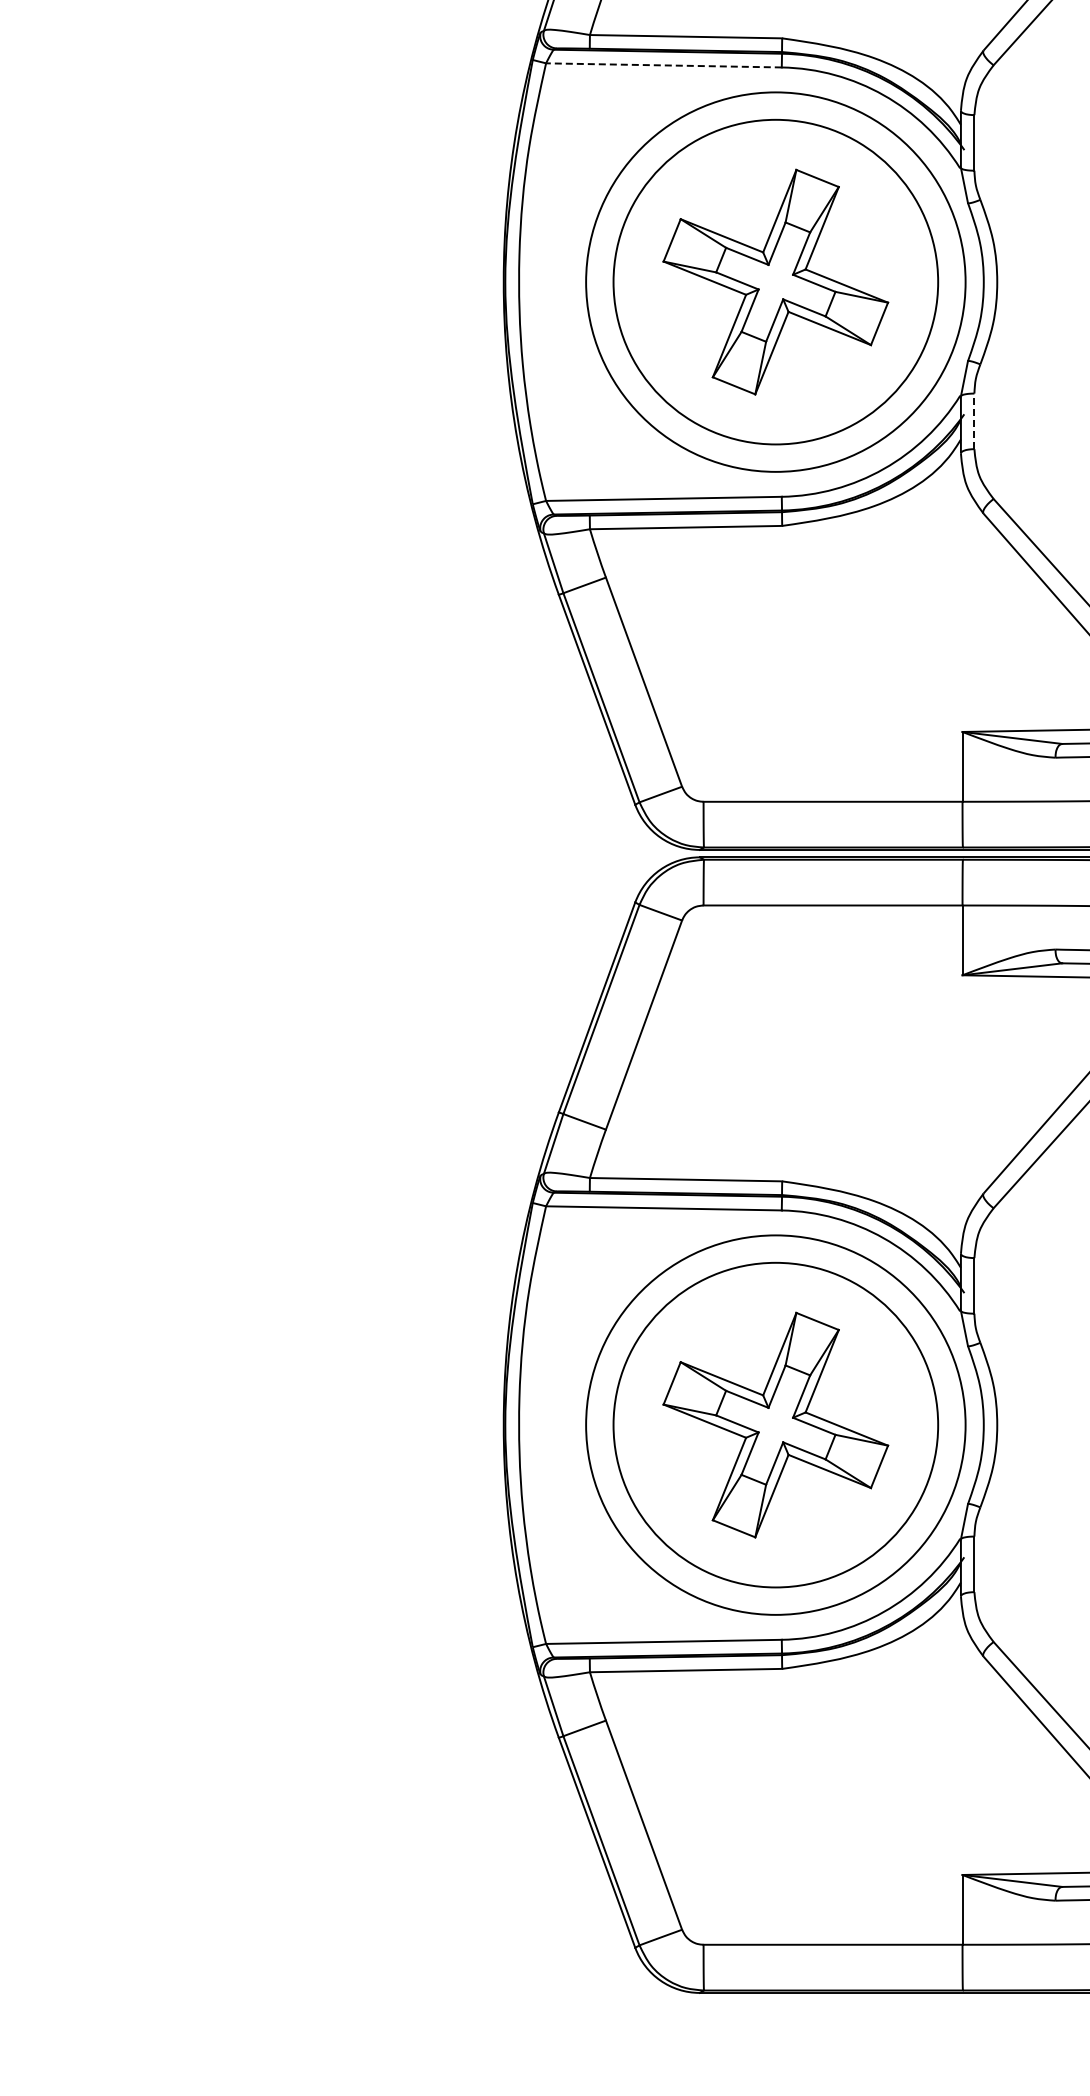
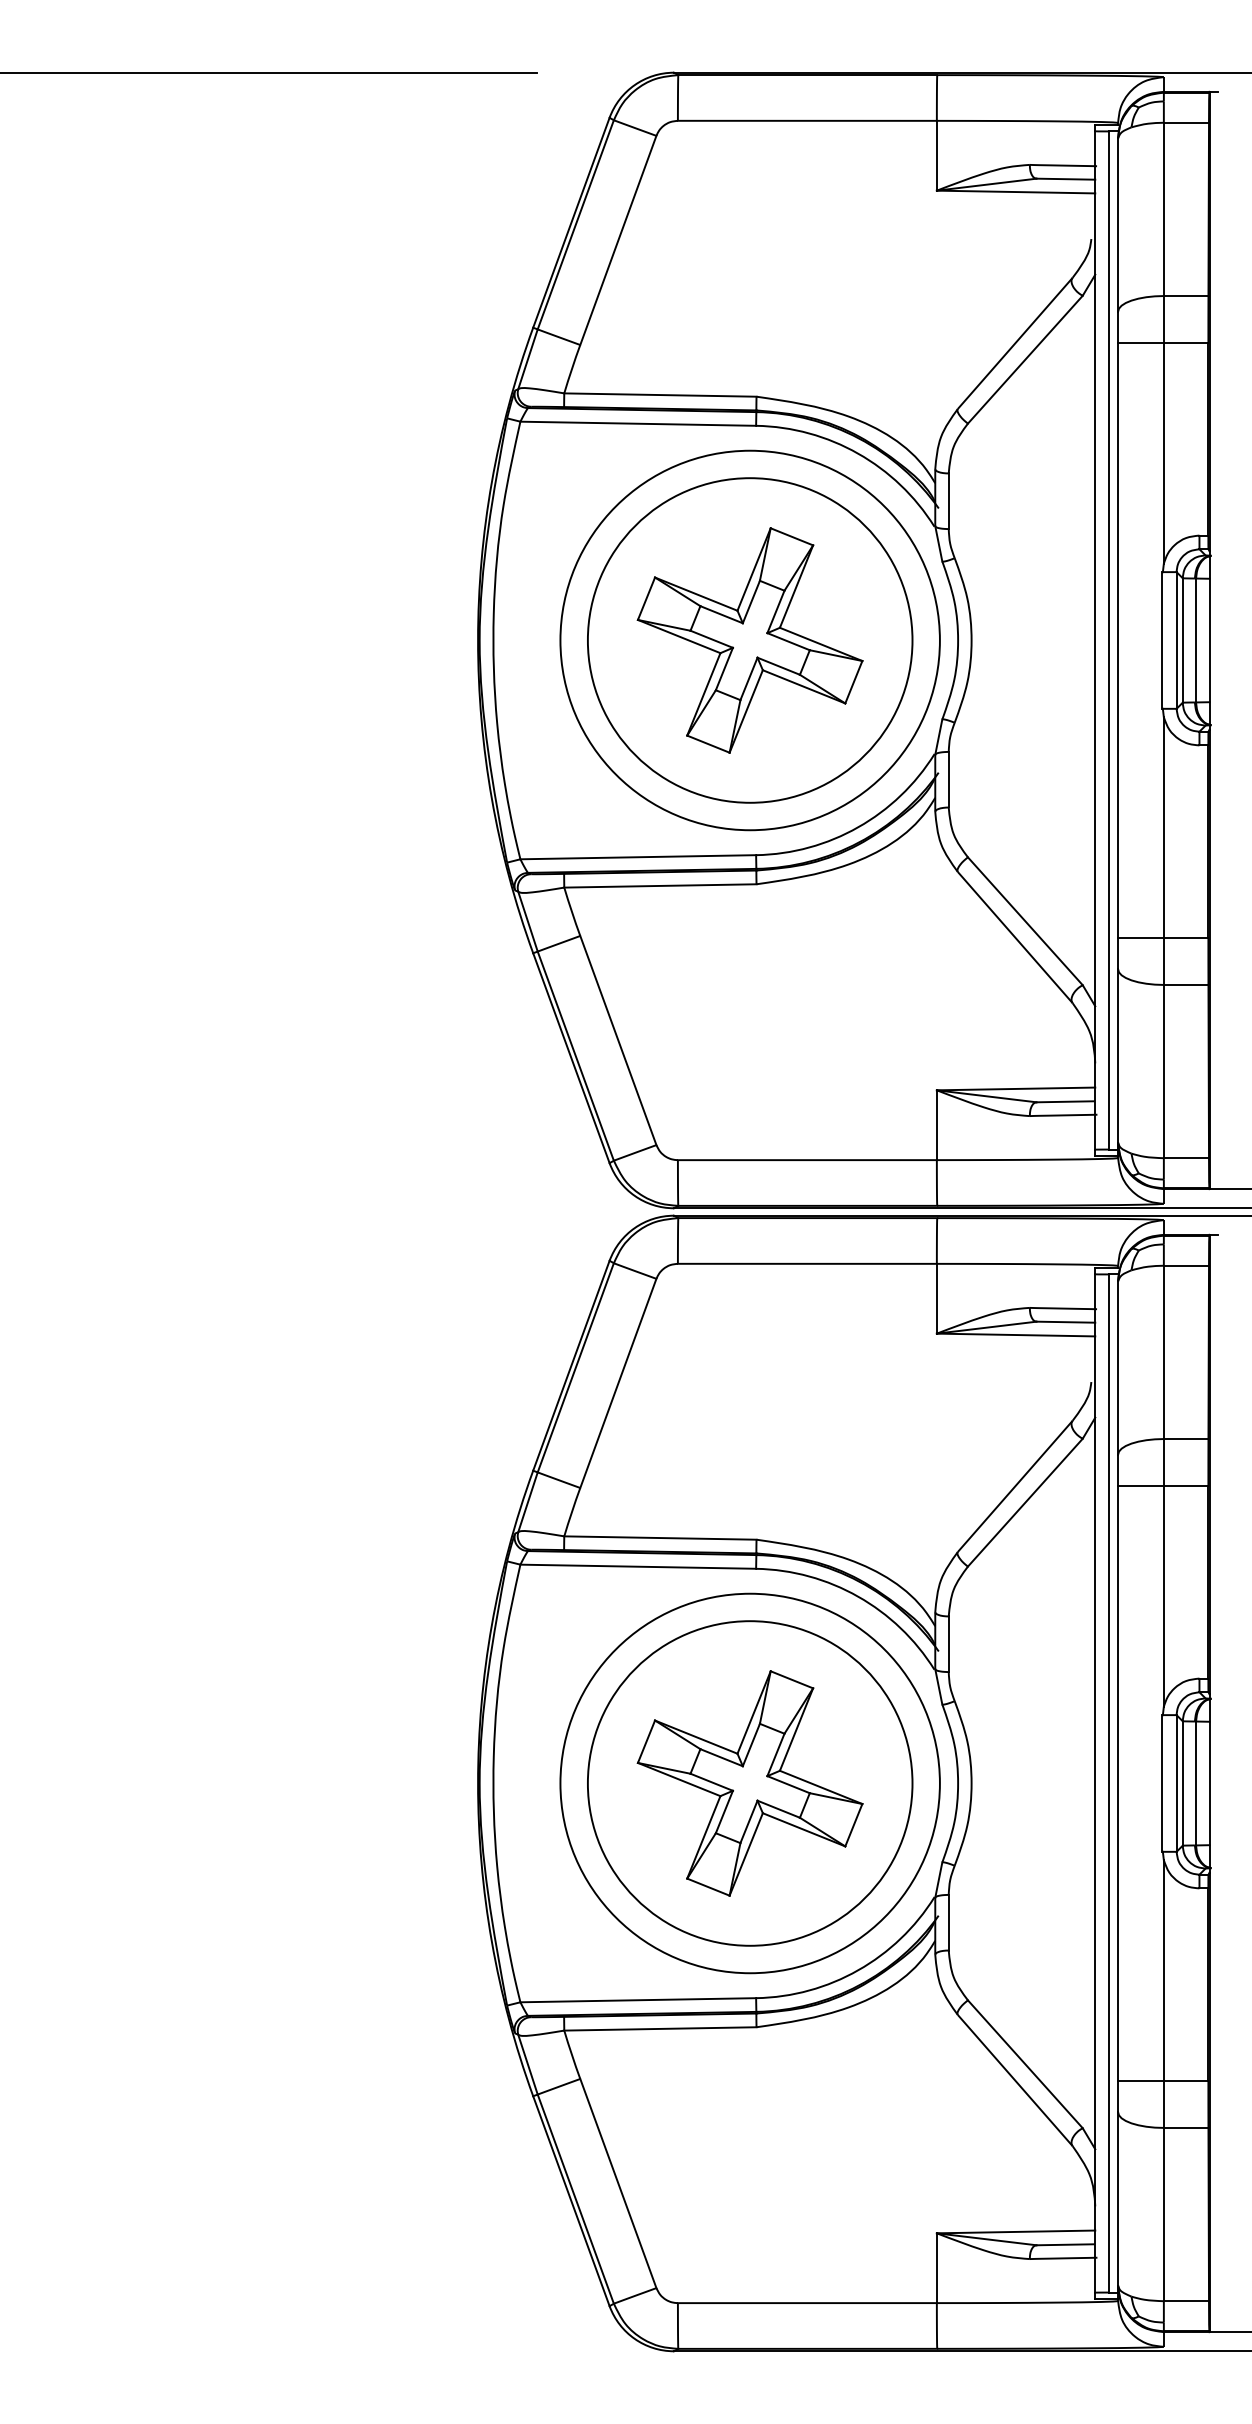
line: (664, 65) -> (638, 423), dashed -> solid
line: (974, 421) -> (948, 779), dashed -> solid

